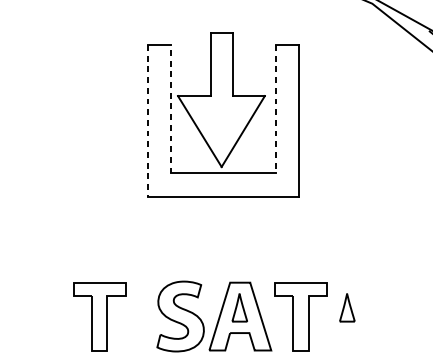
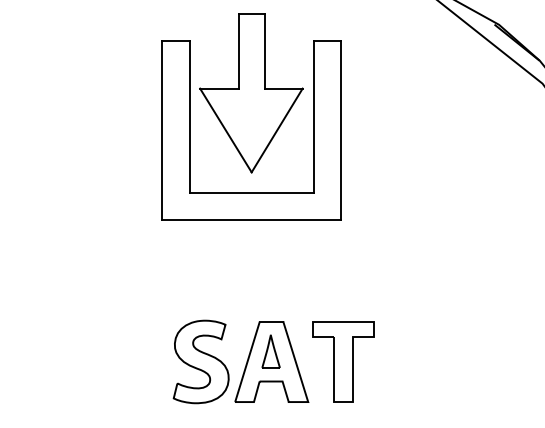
part: (221, 100) -> (251, 93), moved
line: (170, 109) -> (189, 117), dashed -> solid
line: (276, 109) -> (314, 117), dashed -> solid
line: (147, 121) -> (162, 131), dashed -> solid
part: (346, 307) -> (397, 351), removed
part: (99, 316) -> (105, 361), removed

